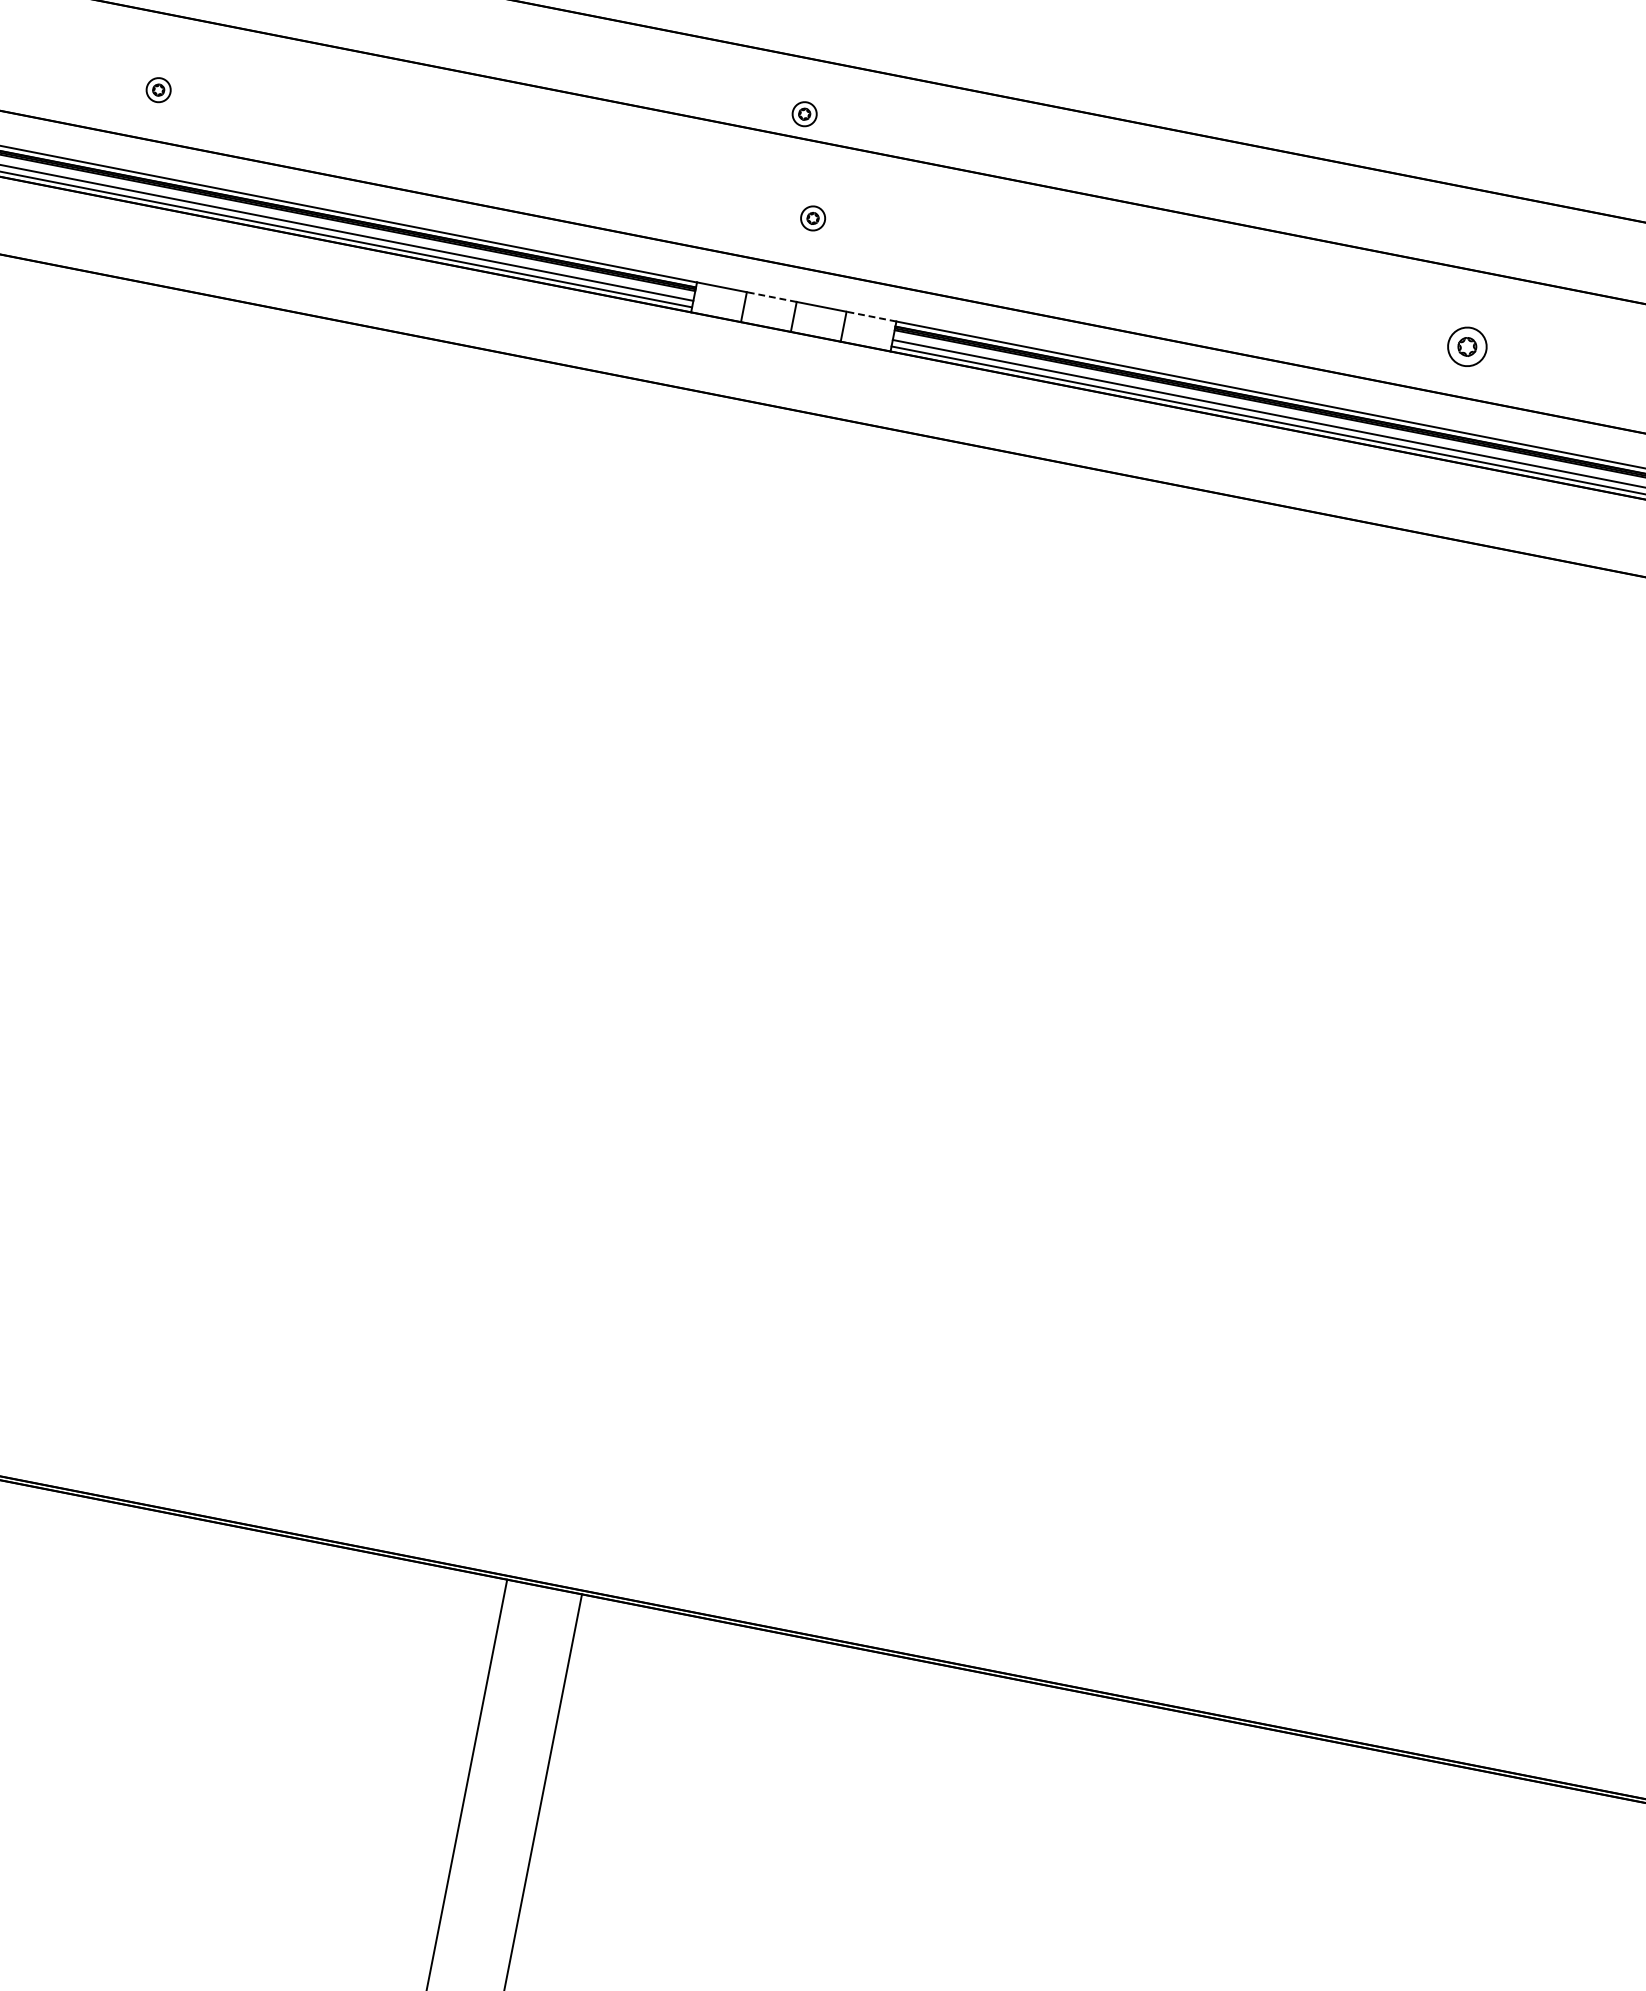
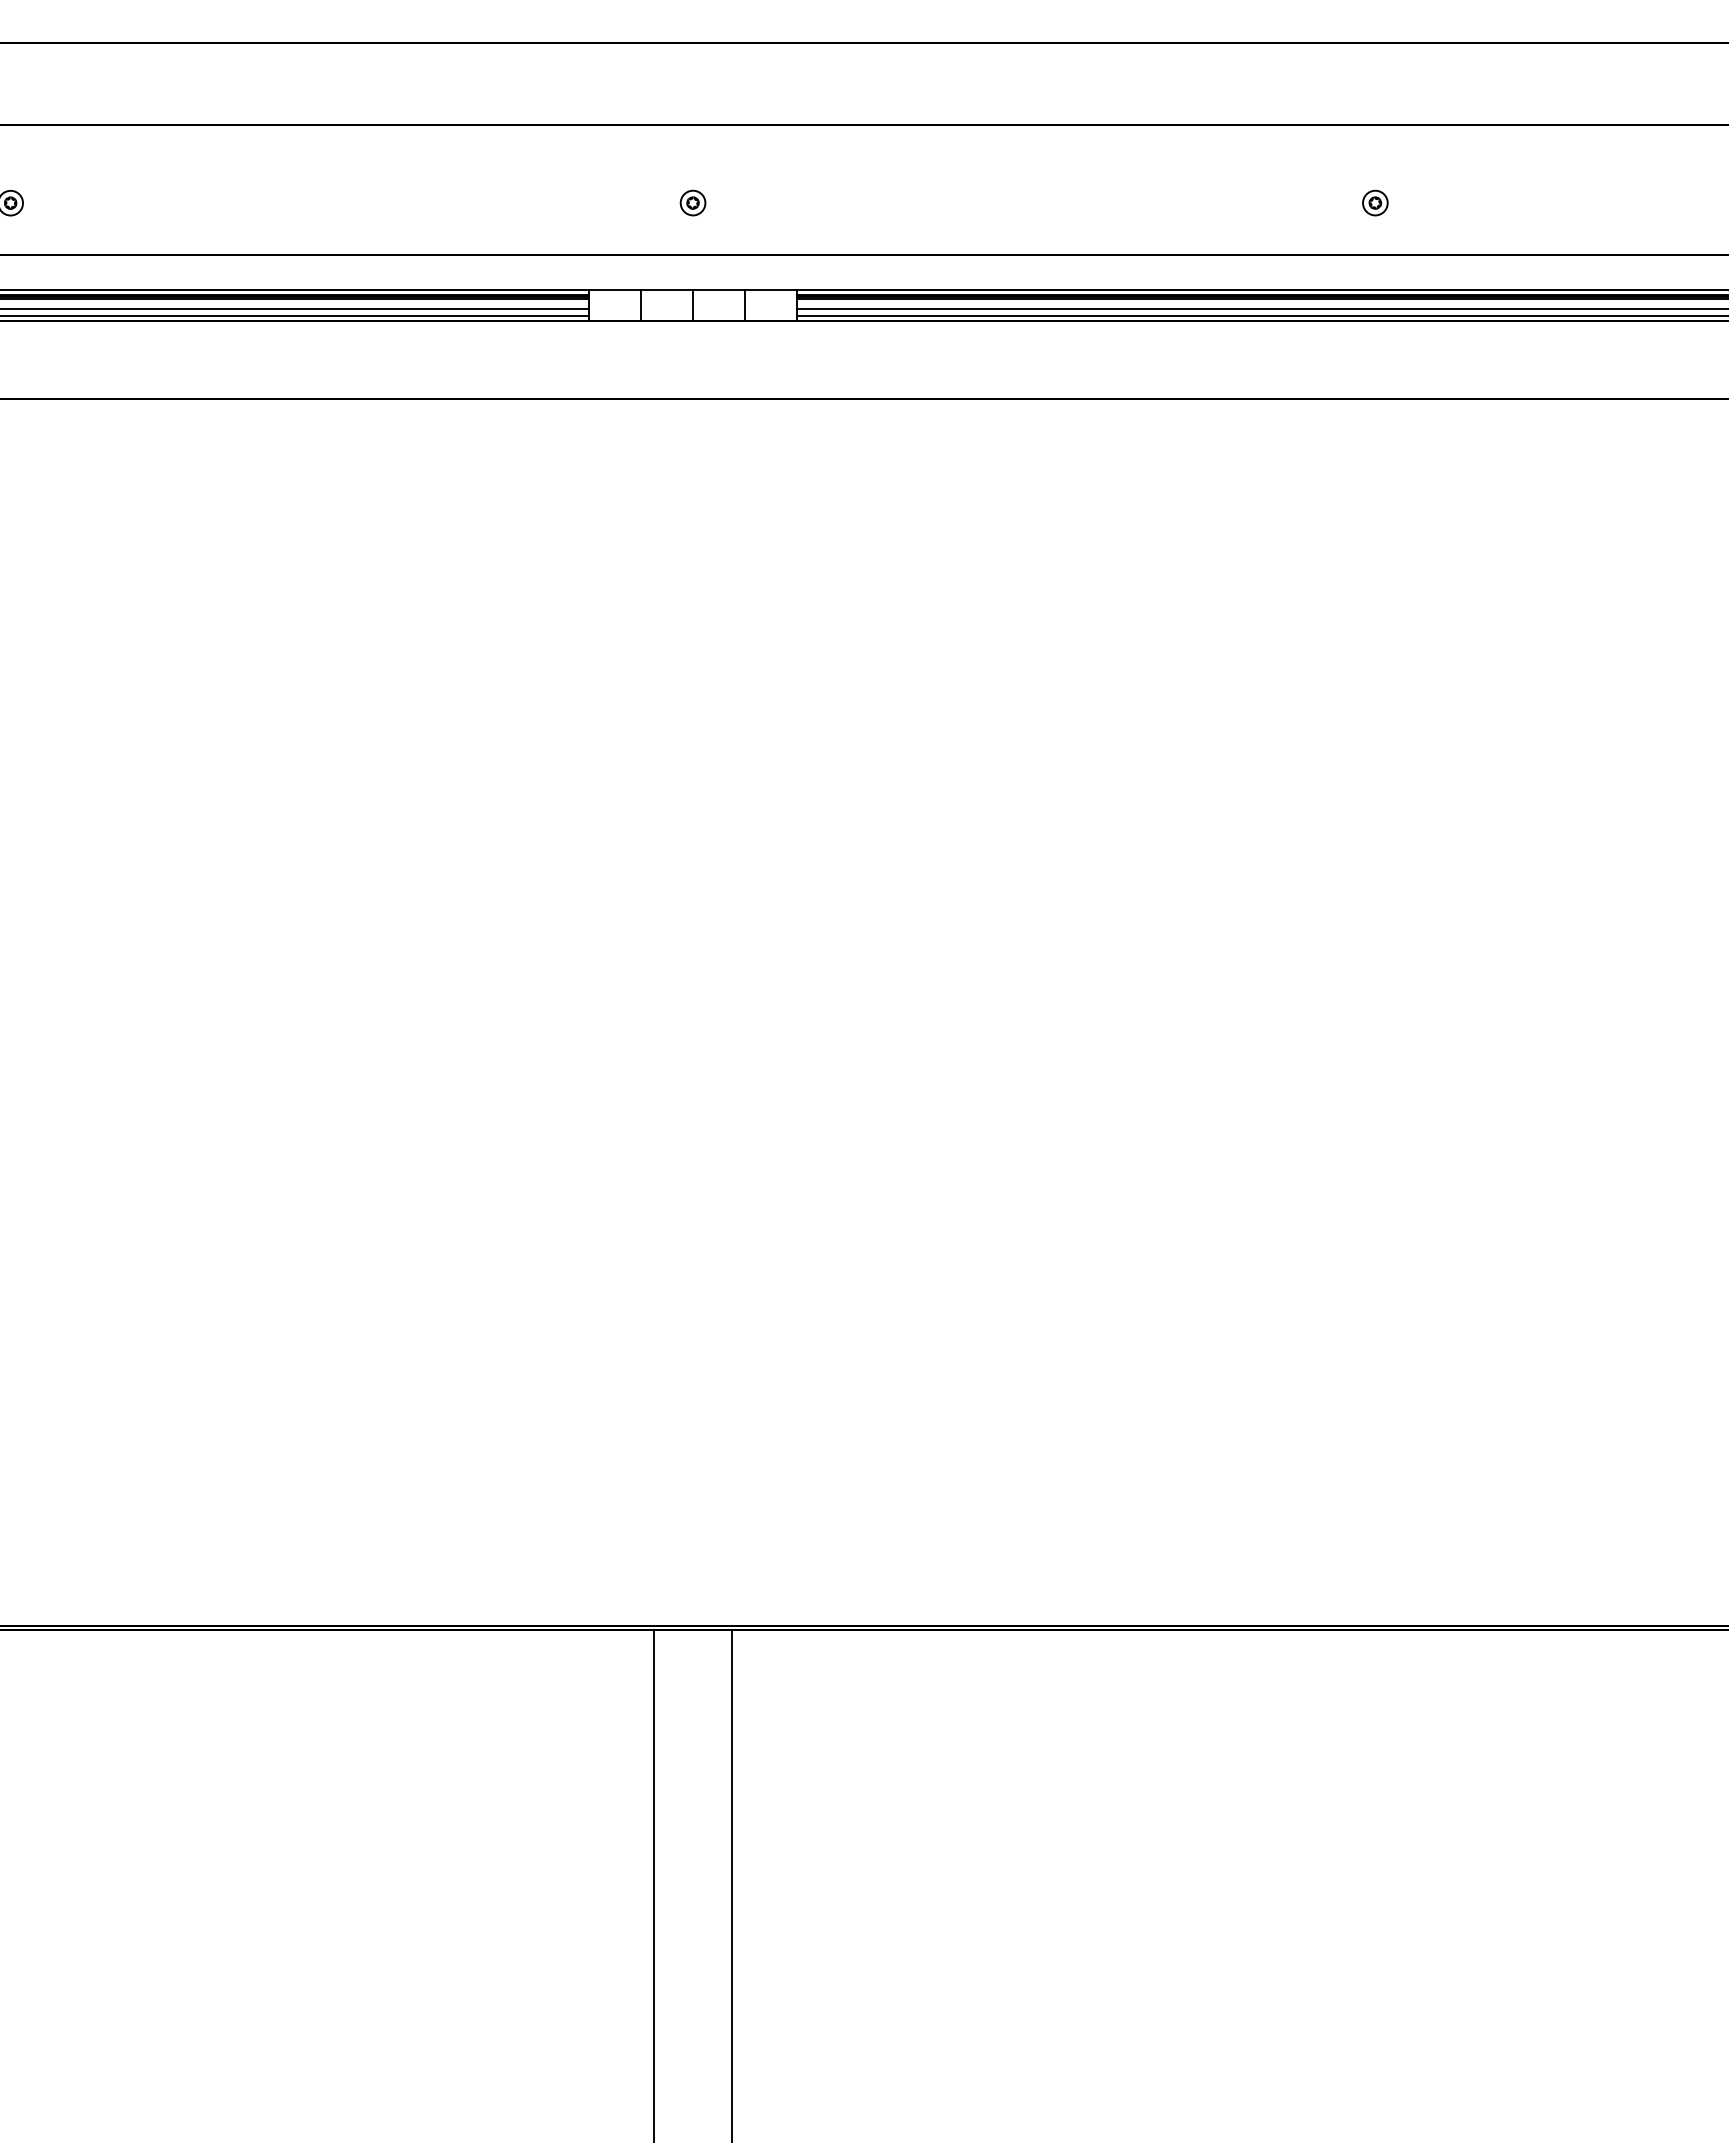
part: (804, 113) -> (663, 99), removed
line: (772, 297) -> (667, 290), dashed -> solid
line: (871, 317) -> (771, 290), dashed -> solid
part: (1467, 346) -> (1375, 202), size x0.62

